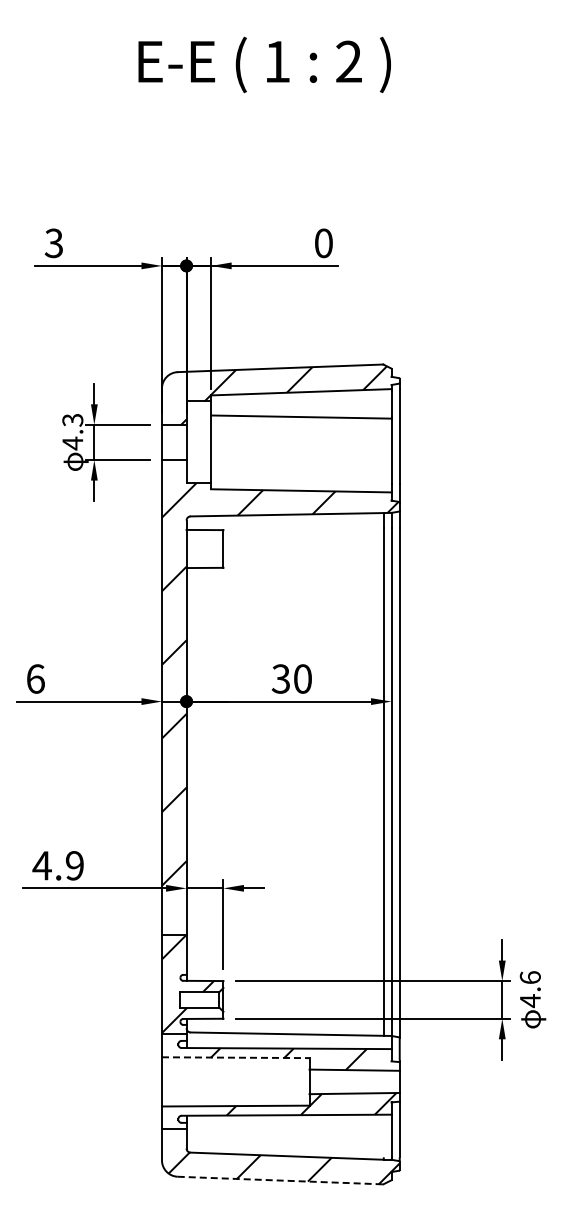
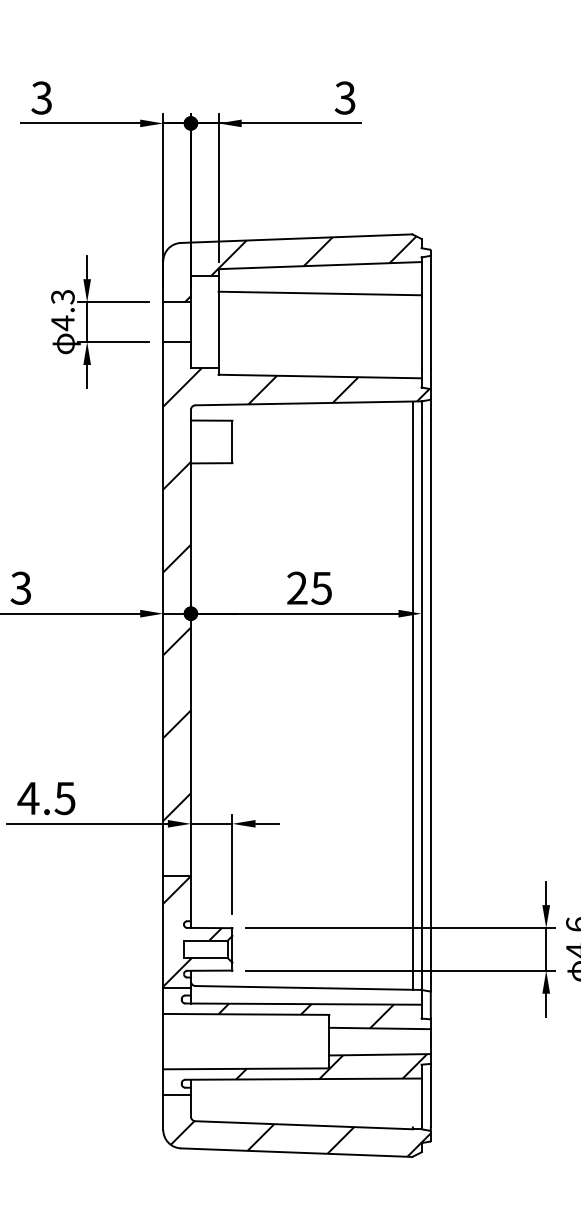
text: (323, 243) -> (345, 98), 0 -> 3
text: (35, 678) -> (20, 587), 6 -> 3
text: (291, 678) -> (309, 587), 30 -> 25
text: (74, 865) -> (64, 798), 4.9 -> 4.5
line: (235, 1057) -> (246, 1014), dashed -> solid
line: (280, 1180) -> (296, 1152), dashed -> solid

